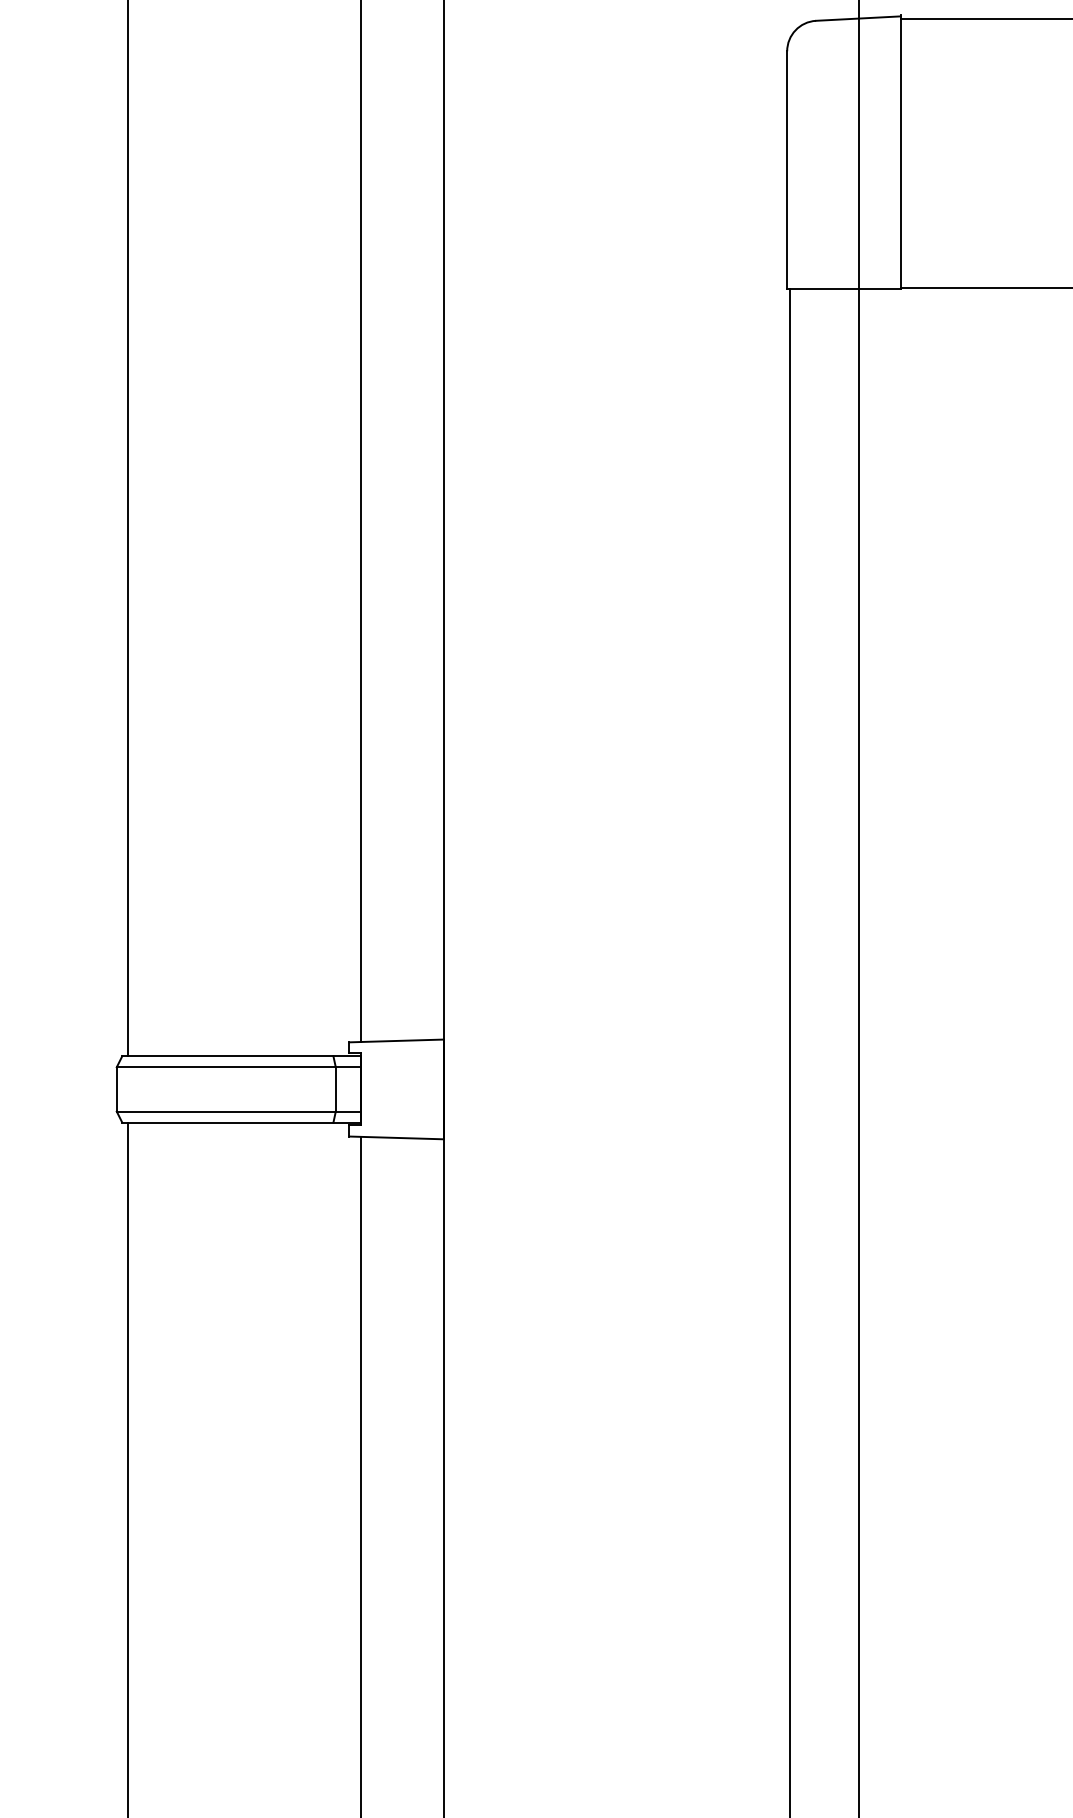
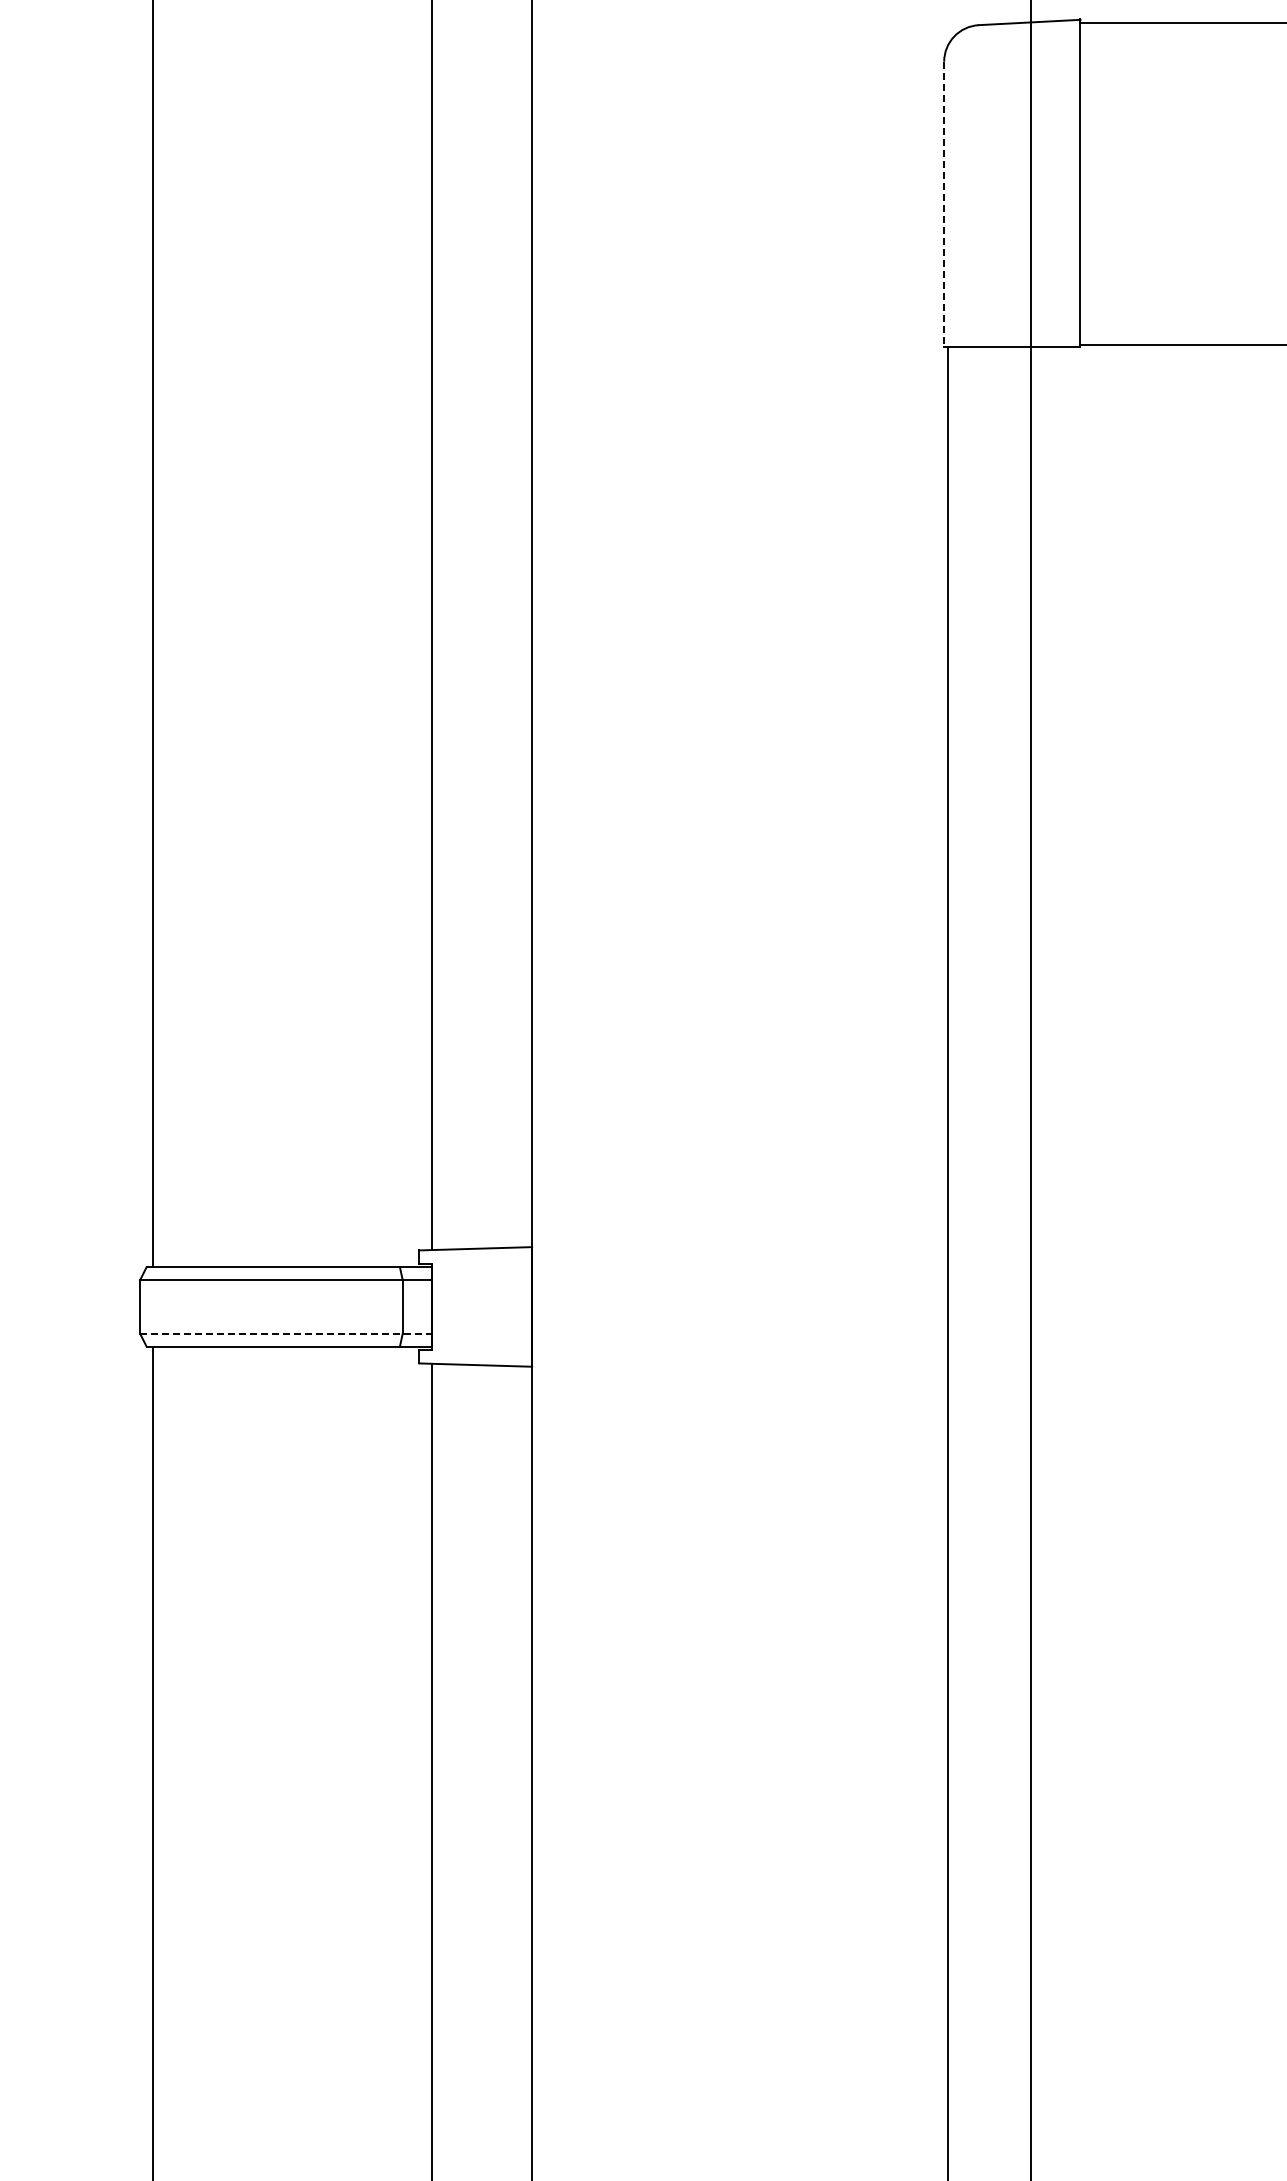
line: (787, 170) -> (944, 204), solid -> dashed
line: (238, 1111) -> (286, 1333), solid -> dashed

